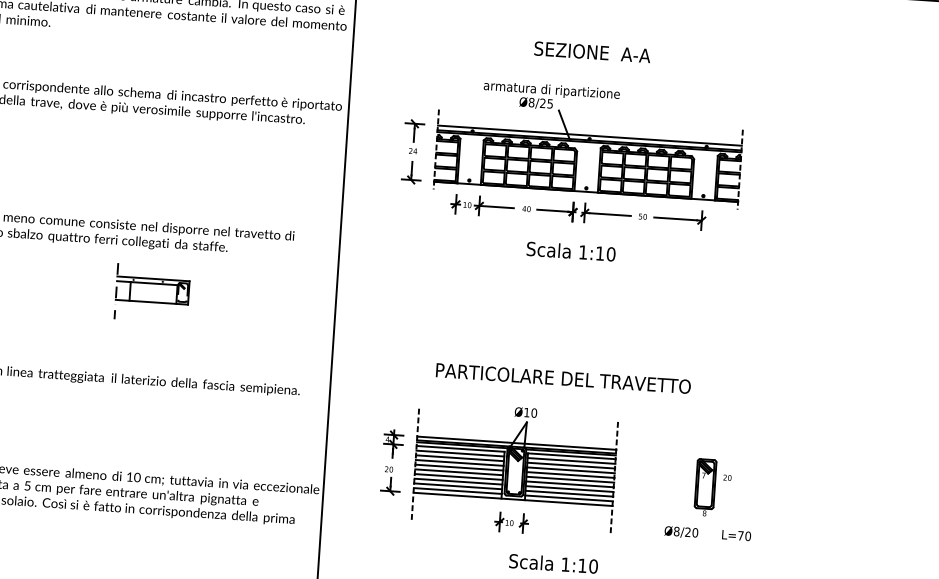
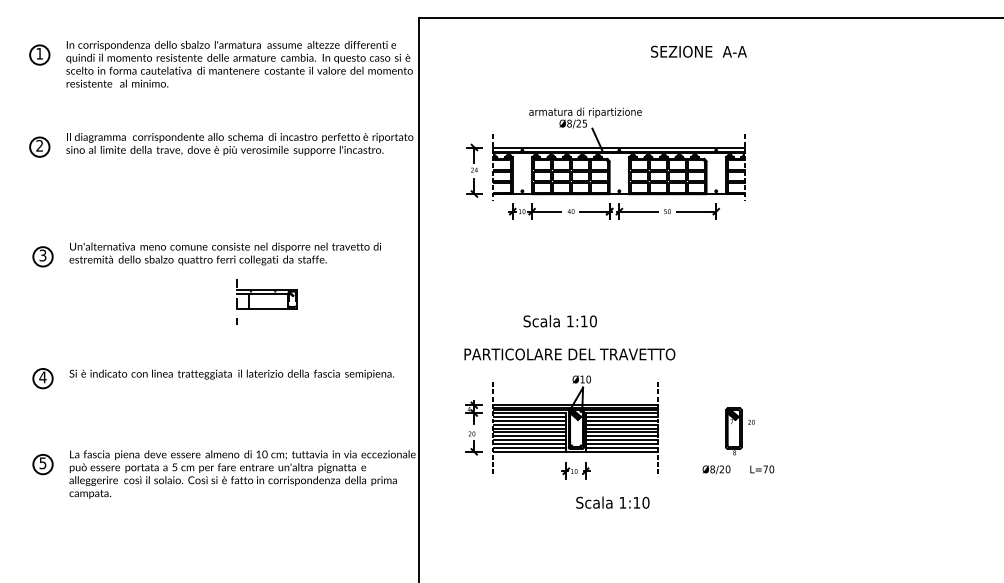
text: (592, 51) -> (698, 51), moved
text: (570, 251) -> (559, 321), moved
text: (563, 378) -> (569, 354), moved

